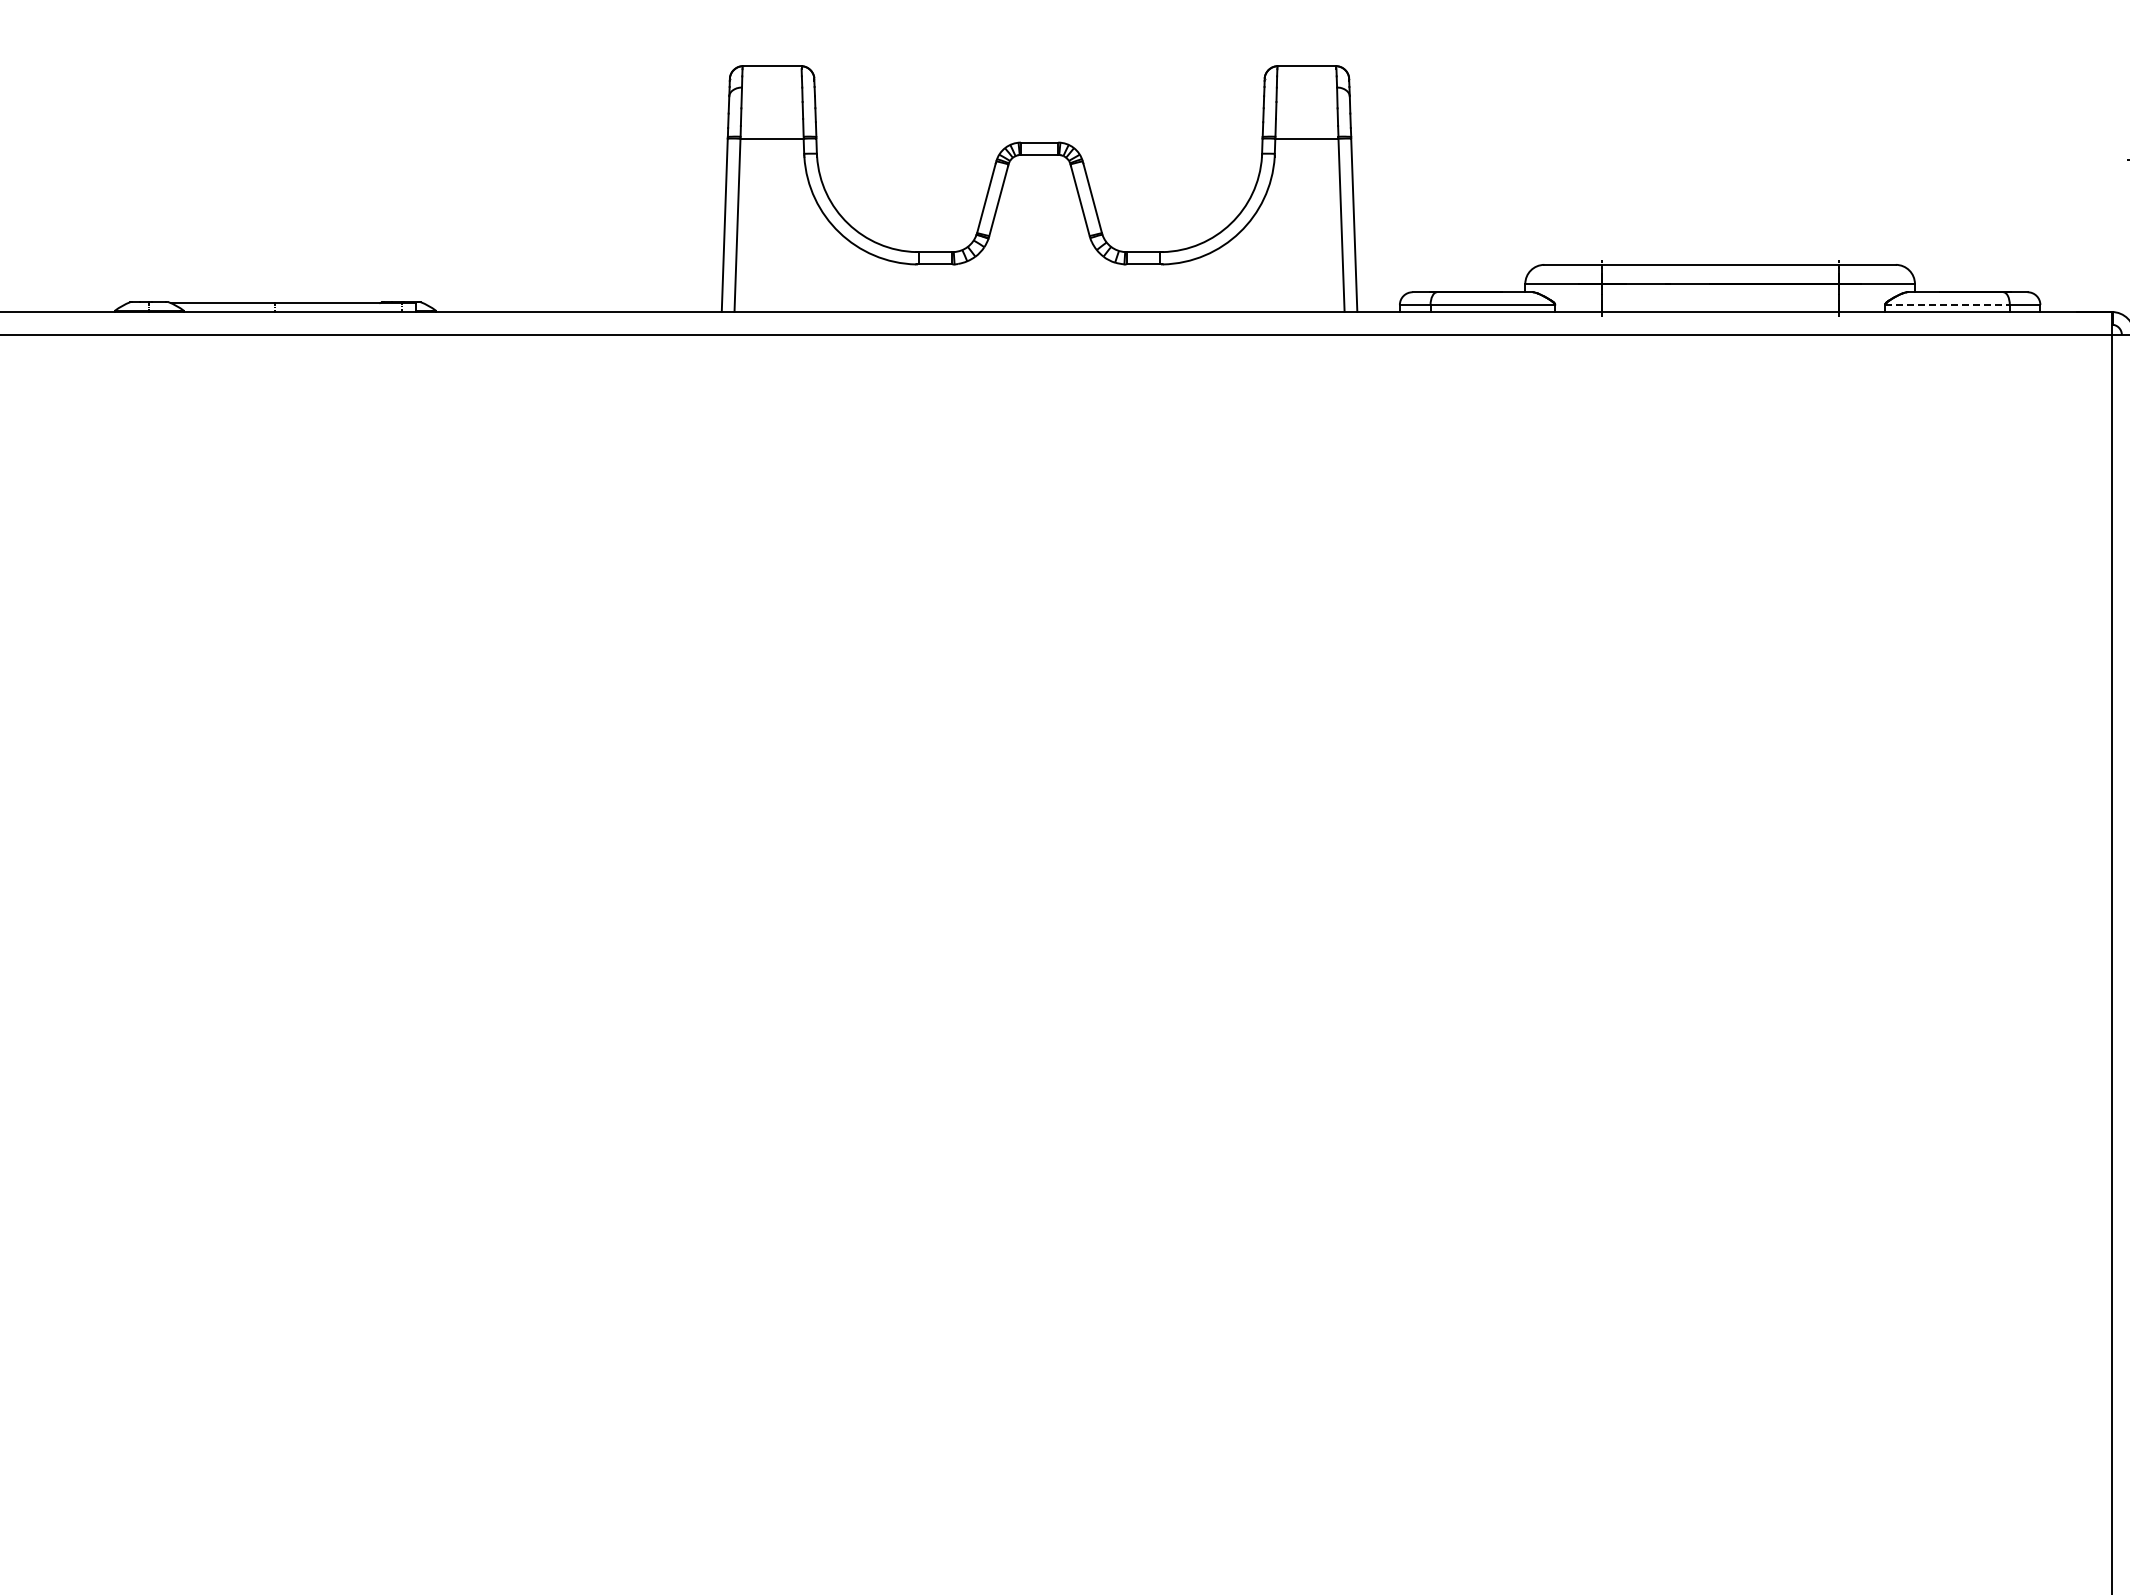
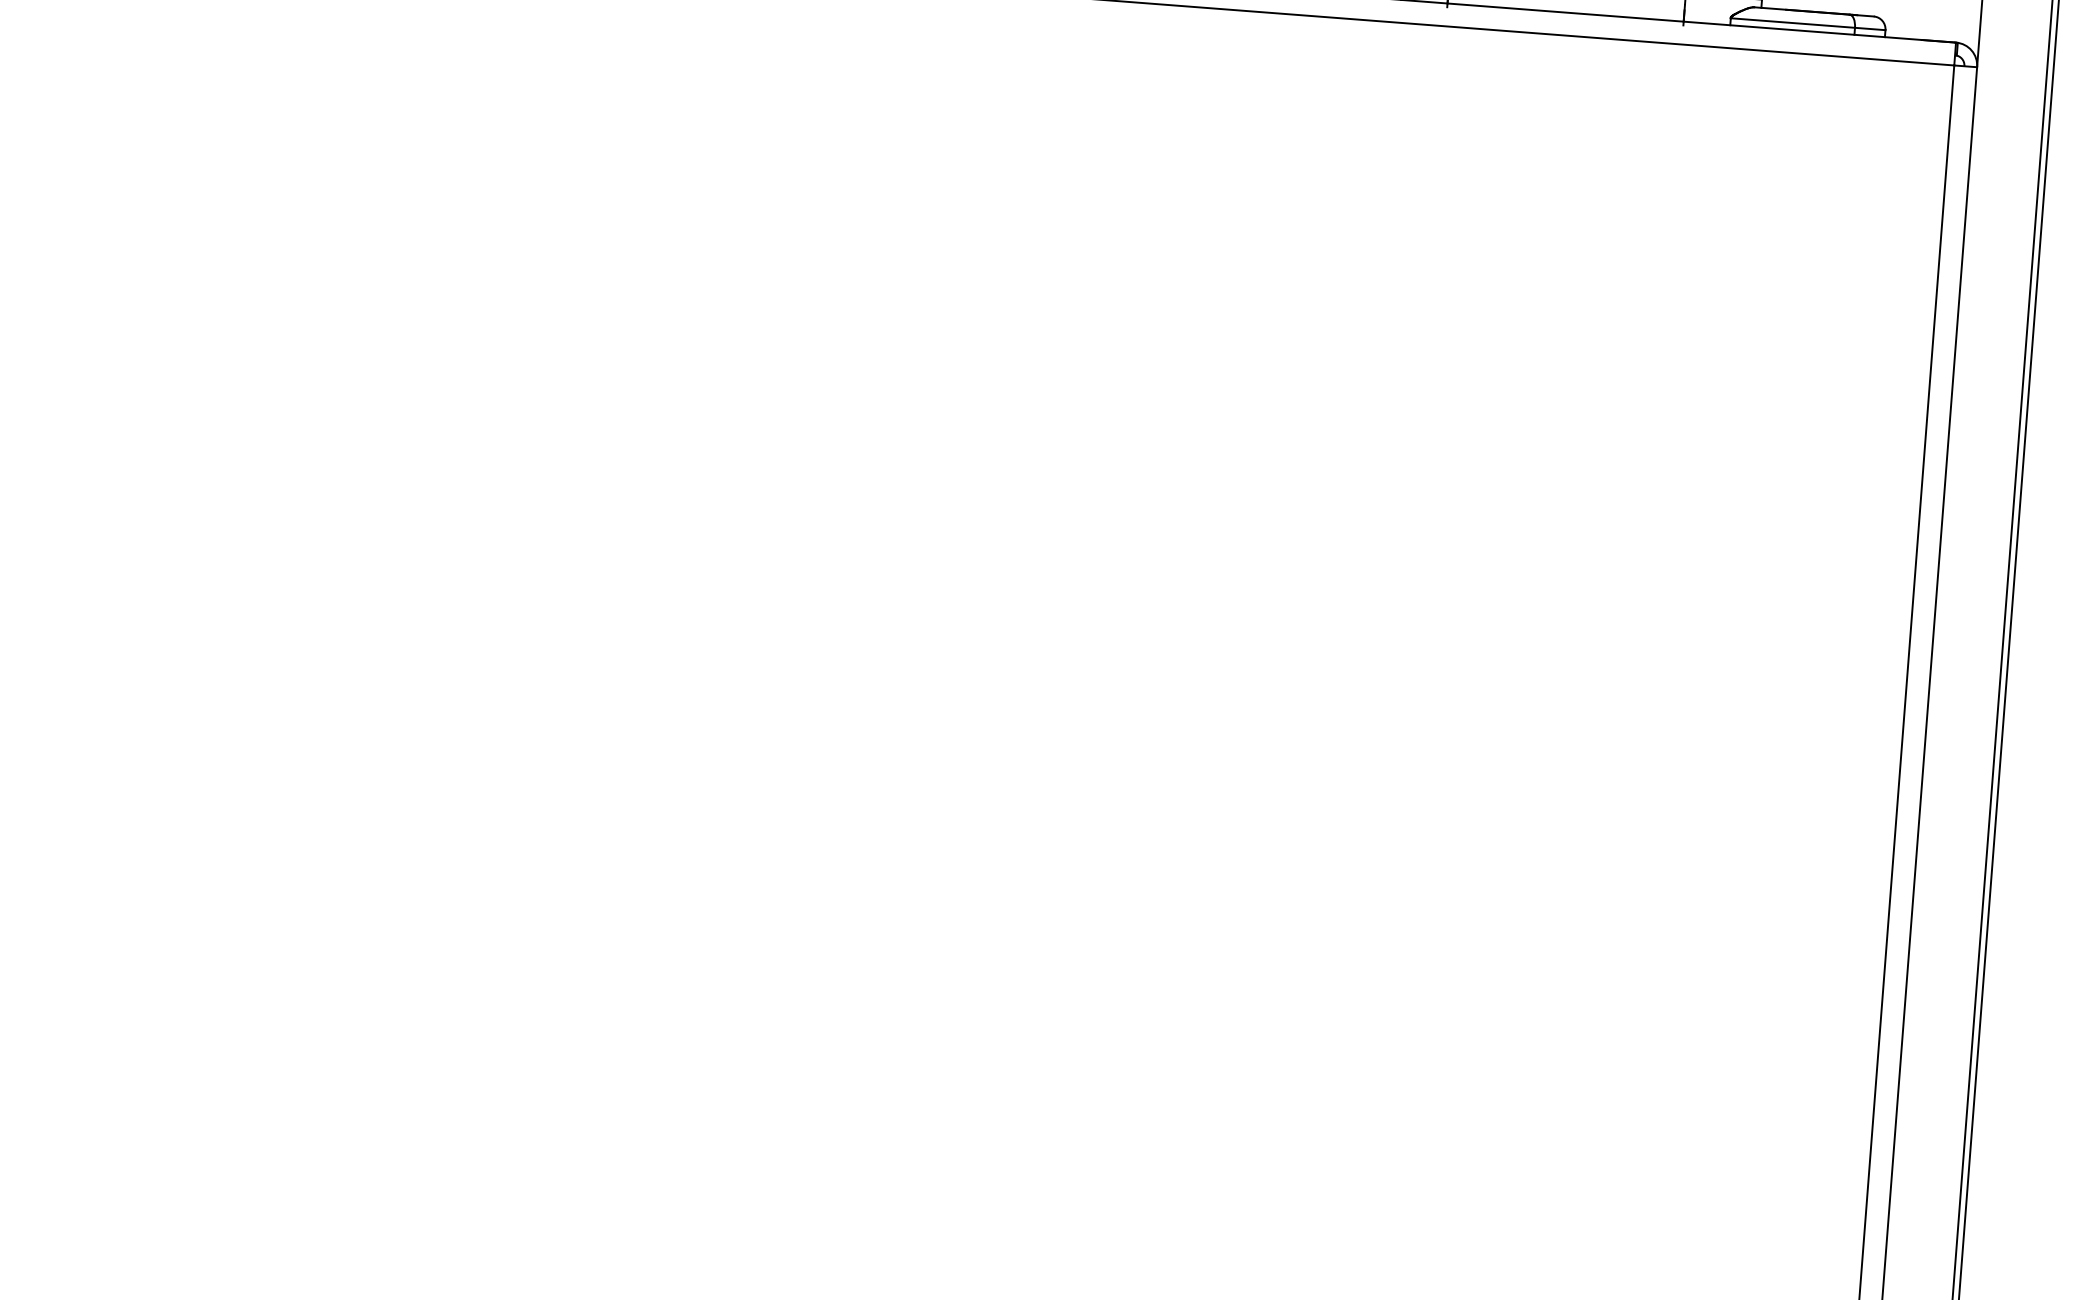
line: (1948, 304) -> (1793, 22), dashed -> solid

